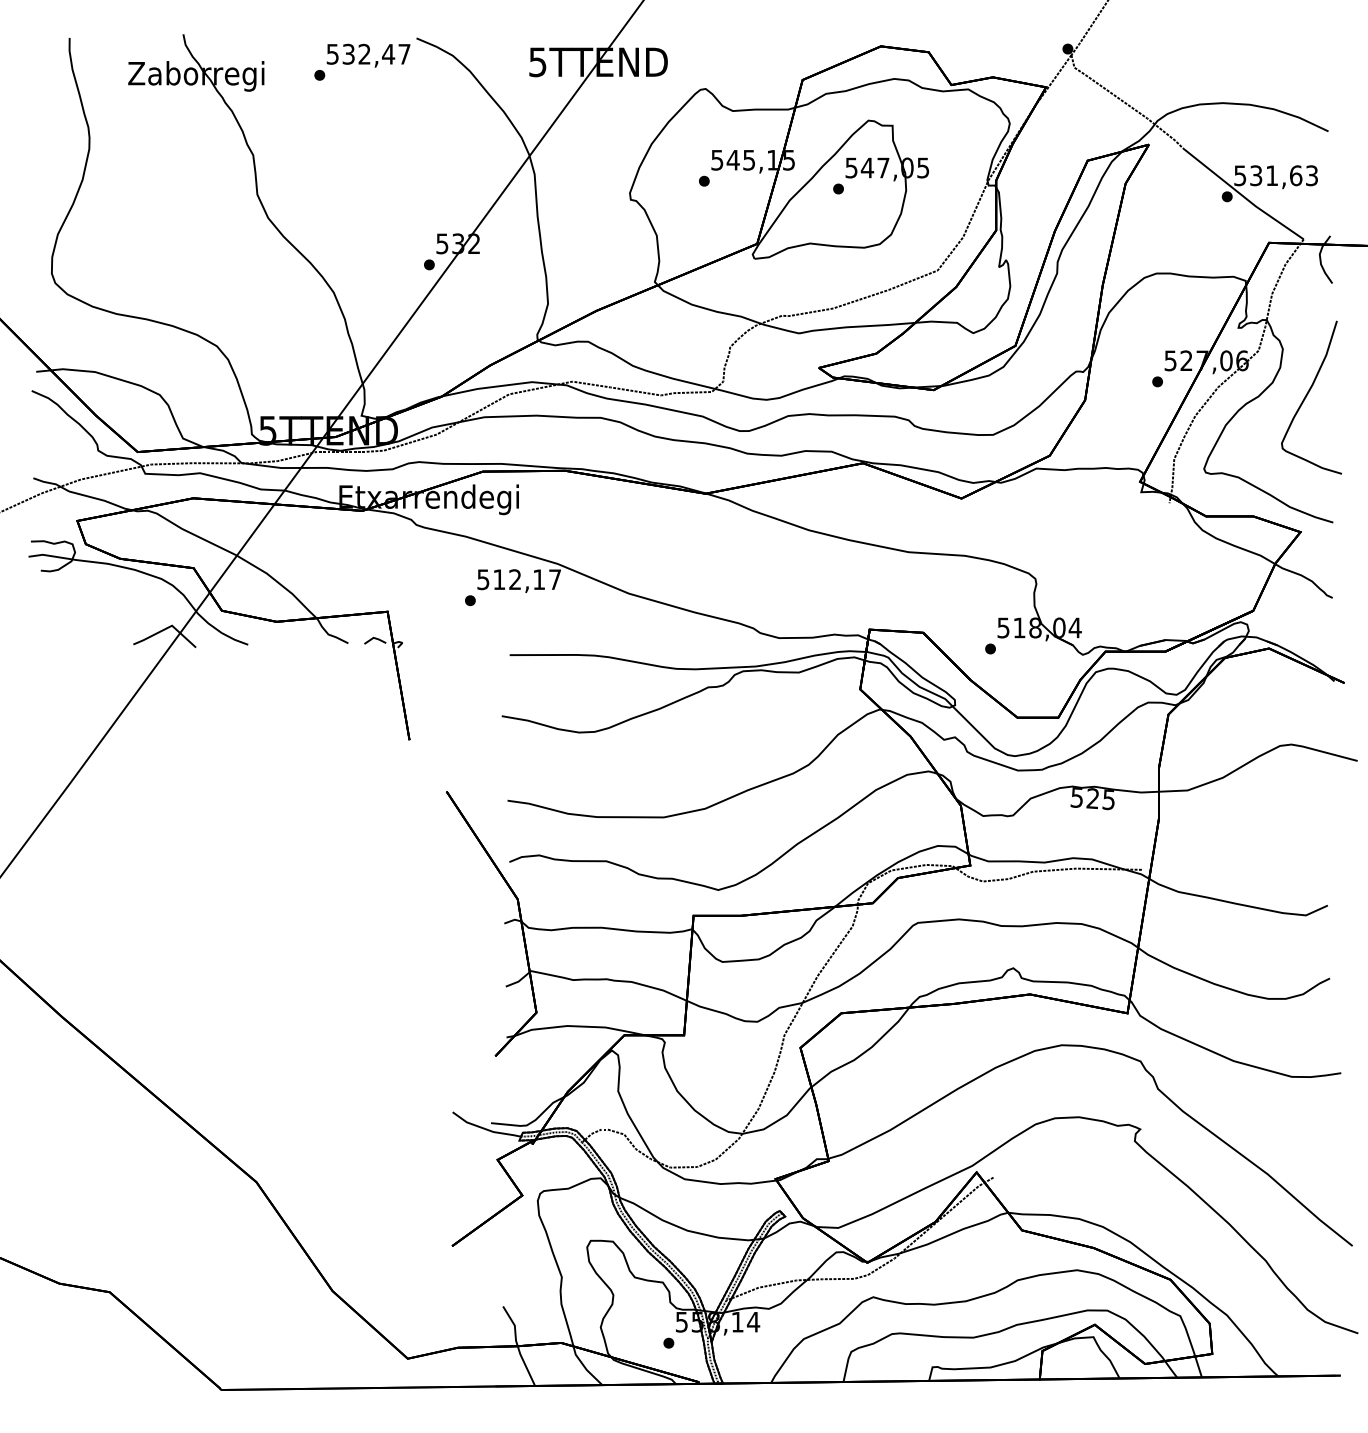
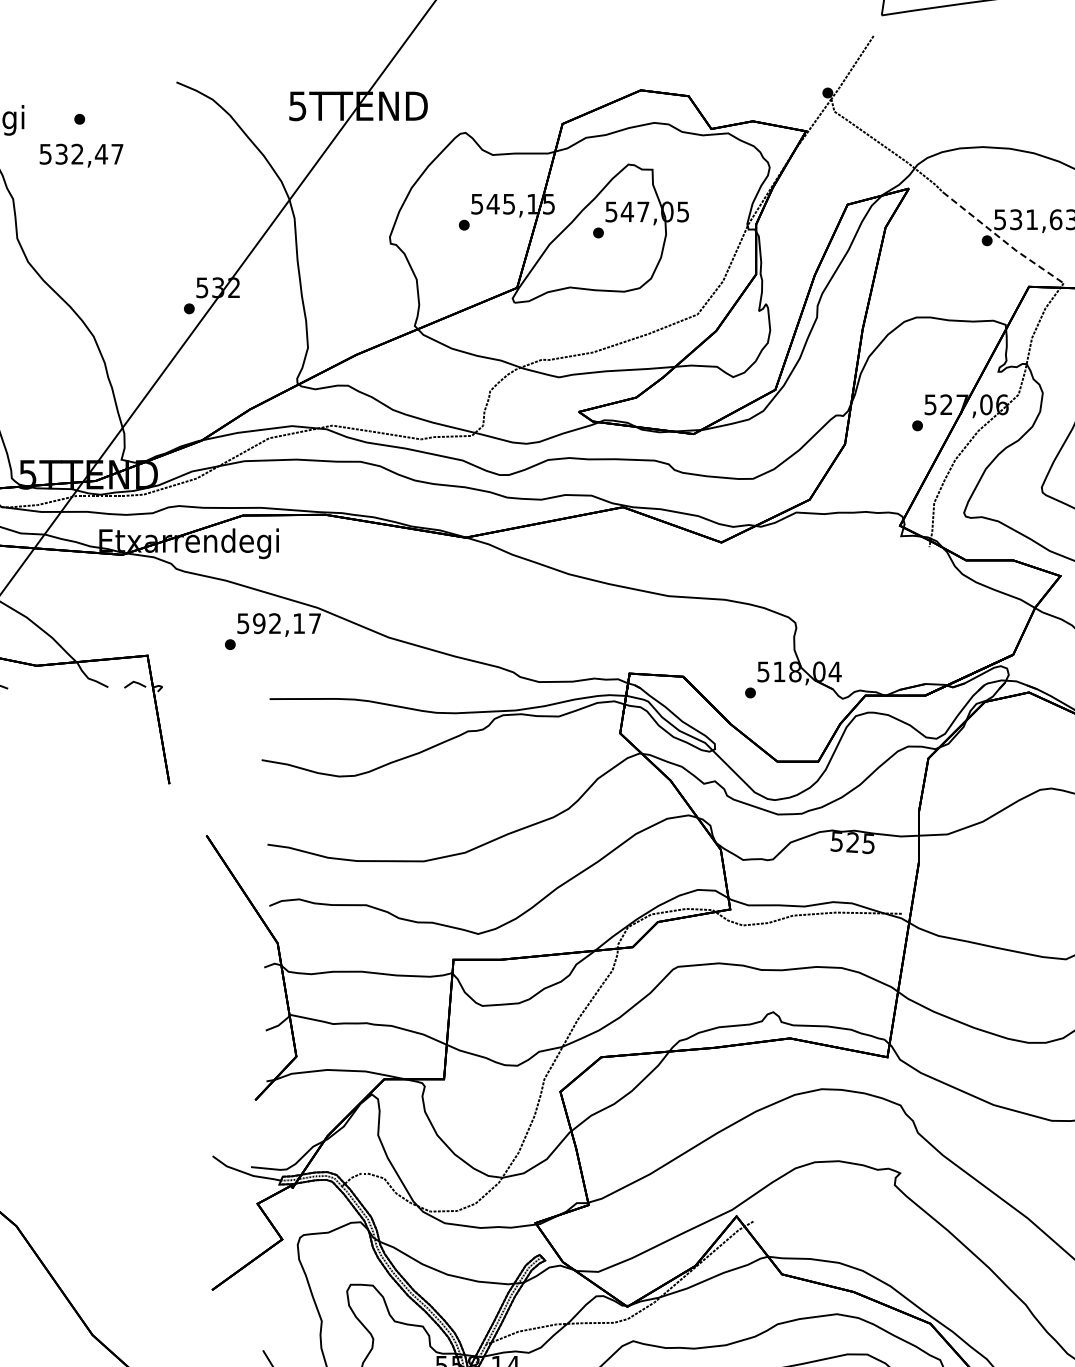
text: (368, 55) -> (81, 155), moved
line: (1242, 196) -> (1002, 240), solid -> dashed
text: (499, 579) -> (259, 623), 512,17 -> 592,17

